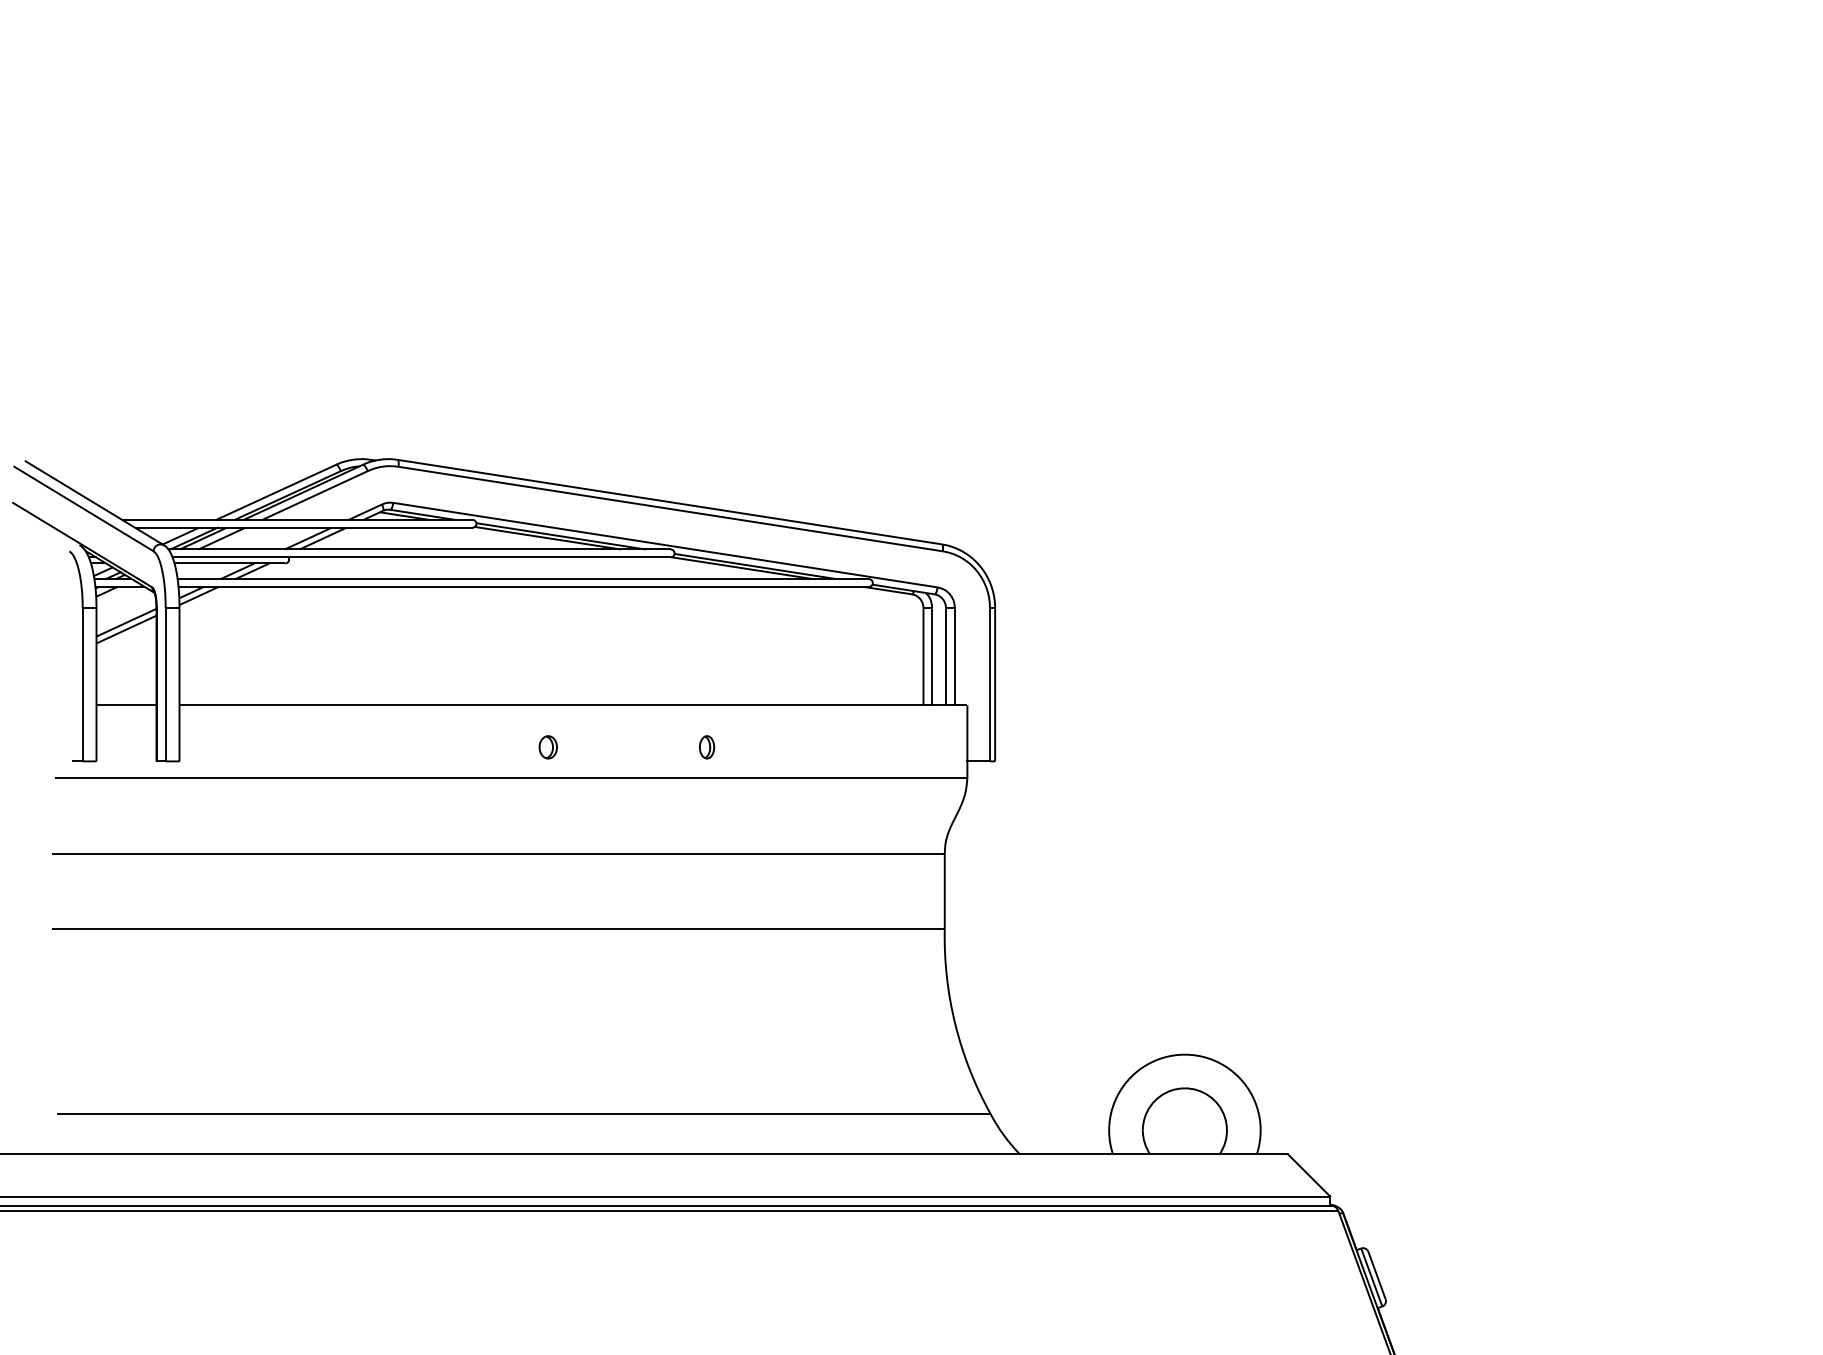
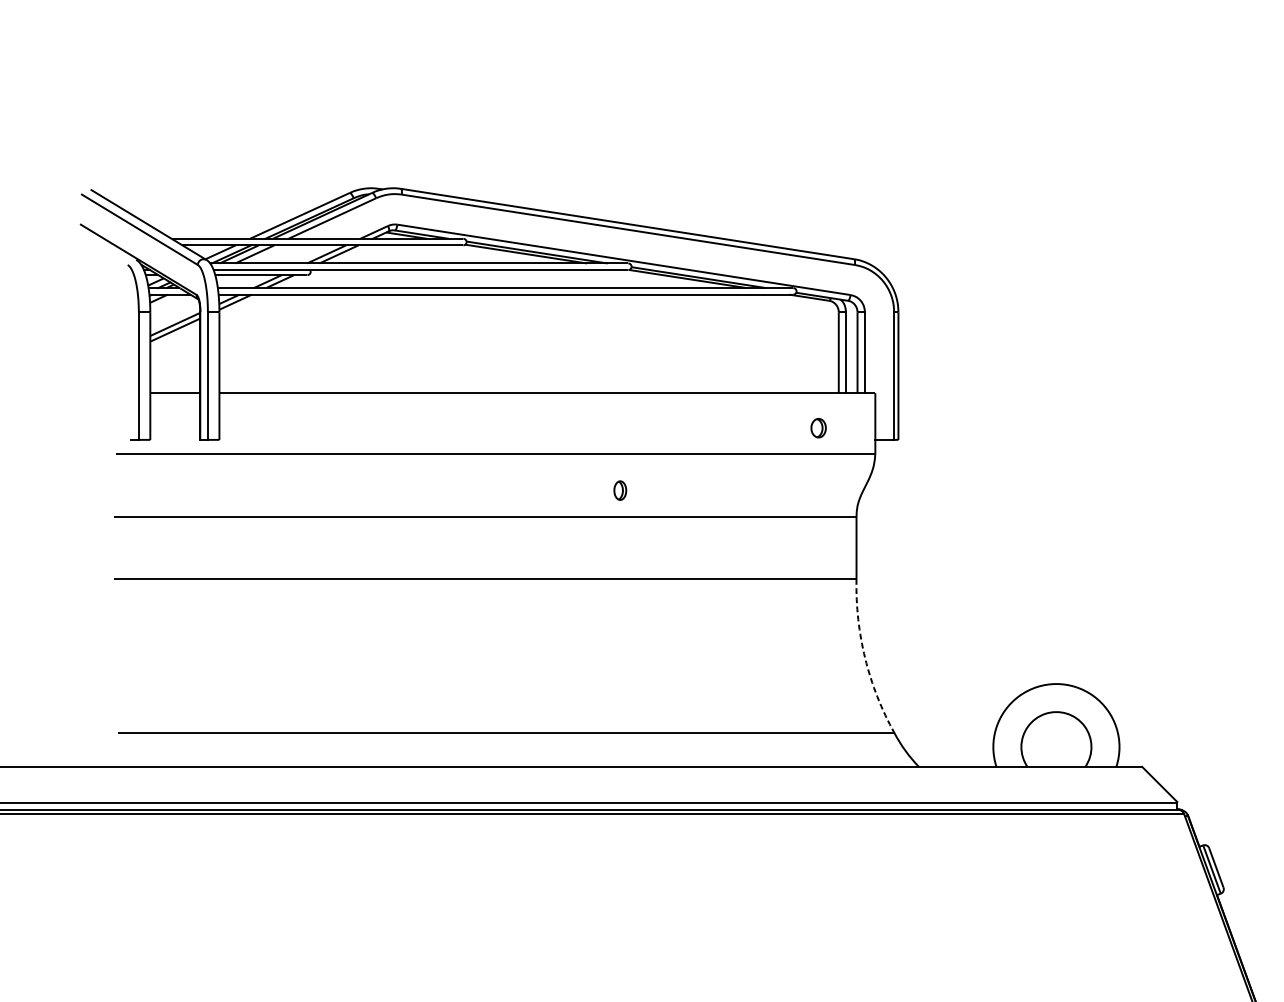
part: (547, 747) -> (817, 428), moved
part: (707, 747) -> (620, 490), moved
arc: (955, 1024) -> (865, 658), solid -> dashed

